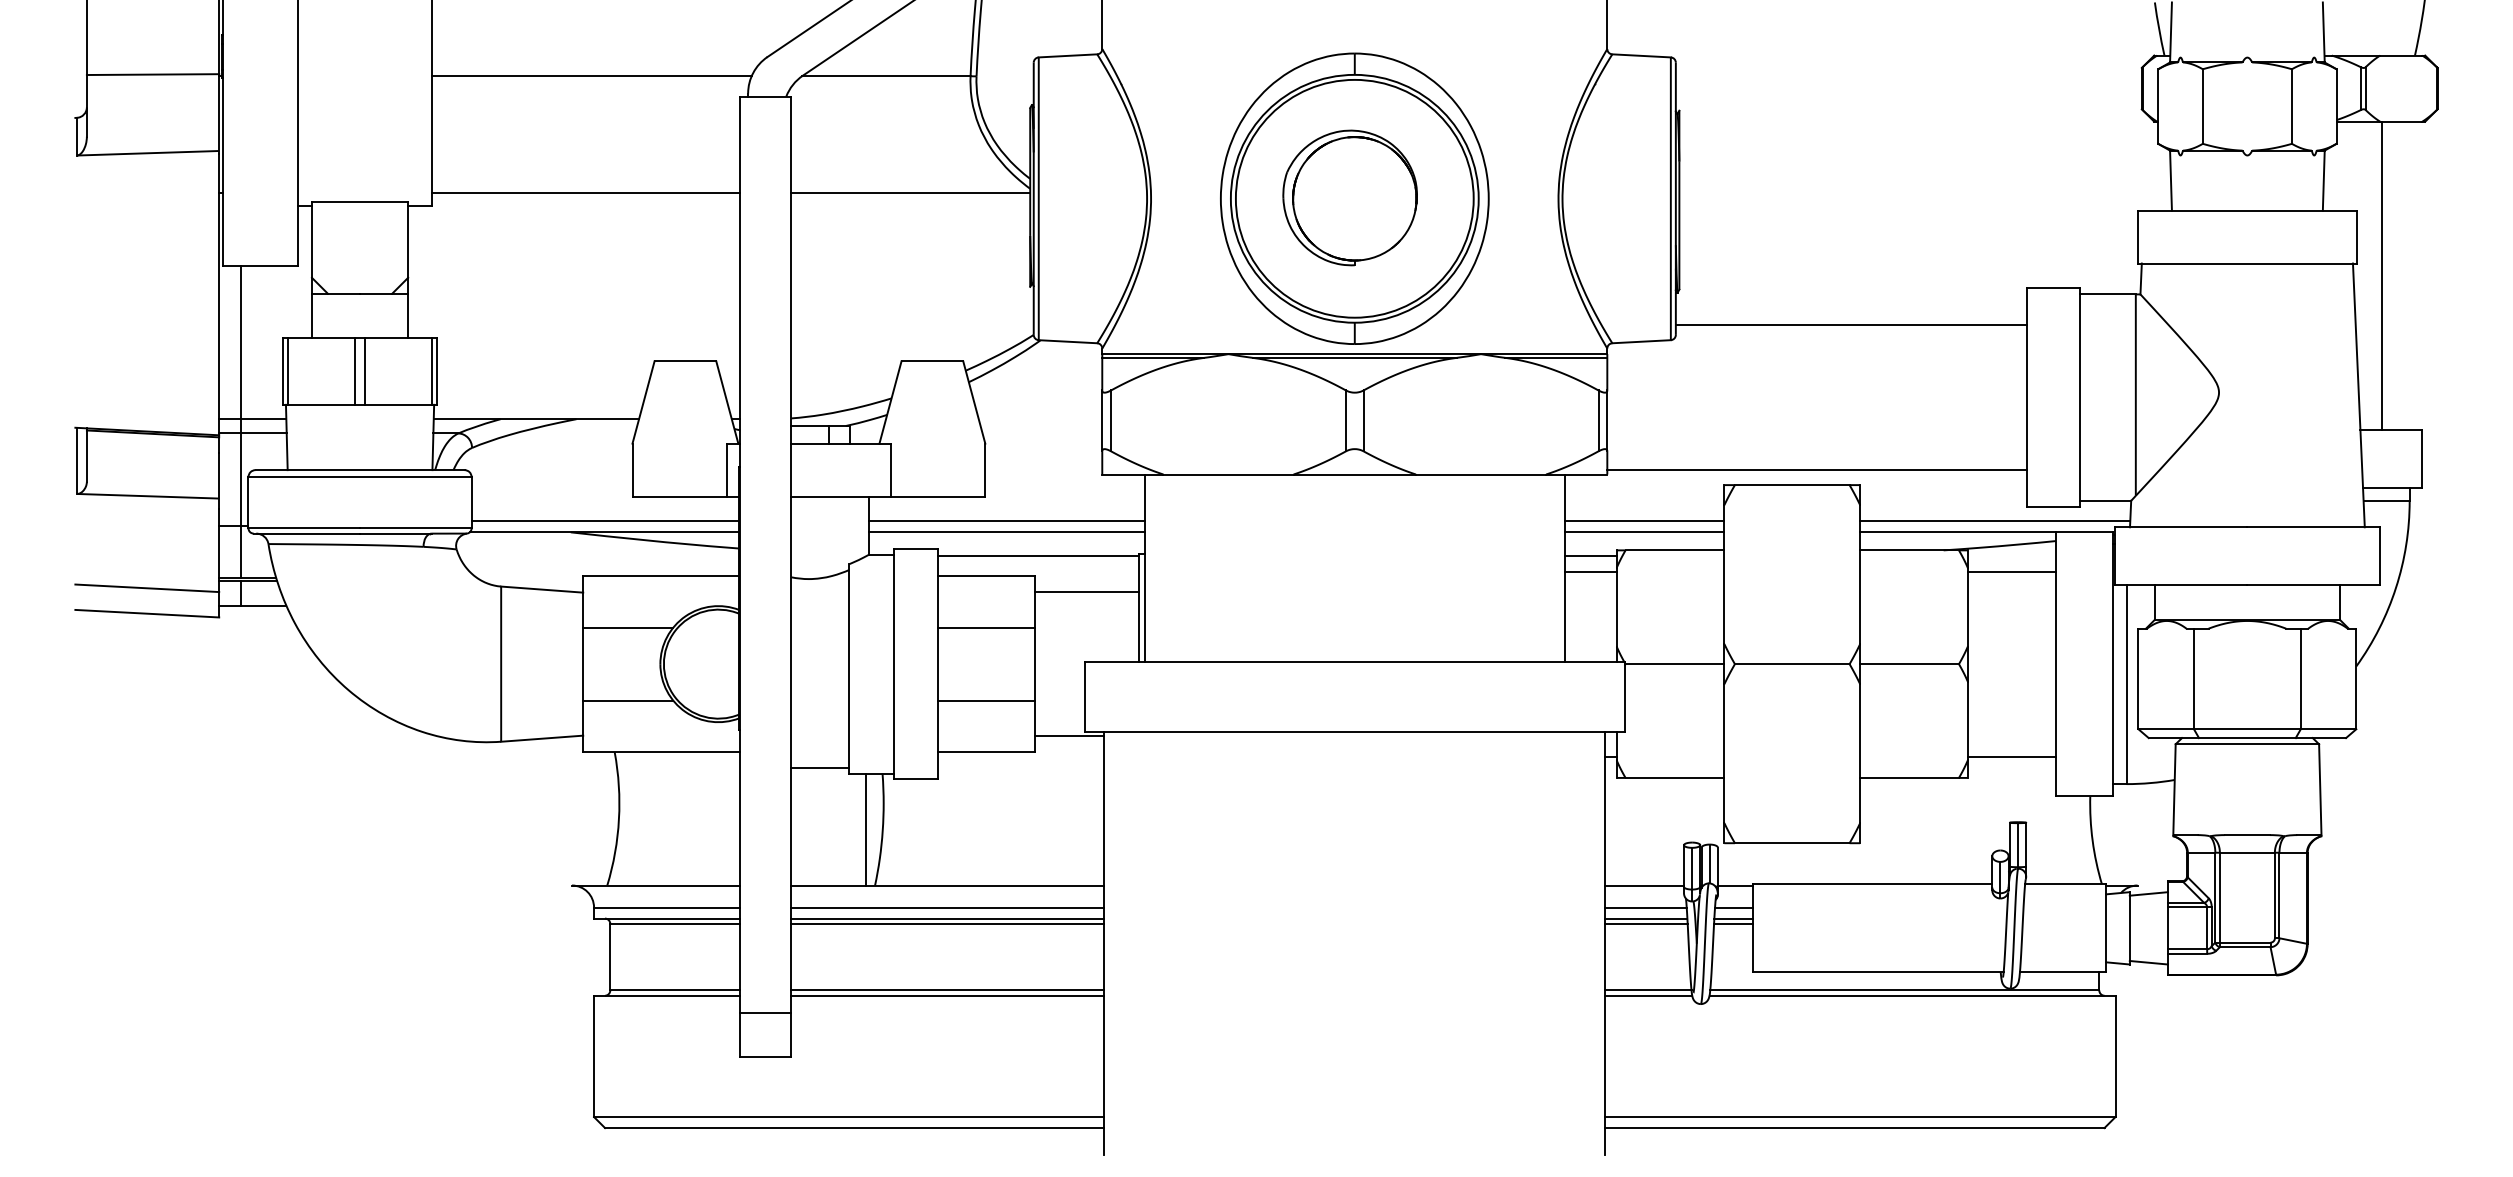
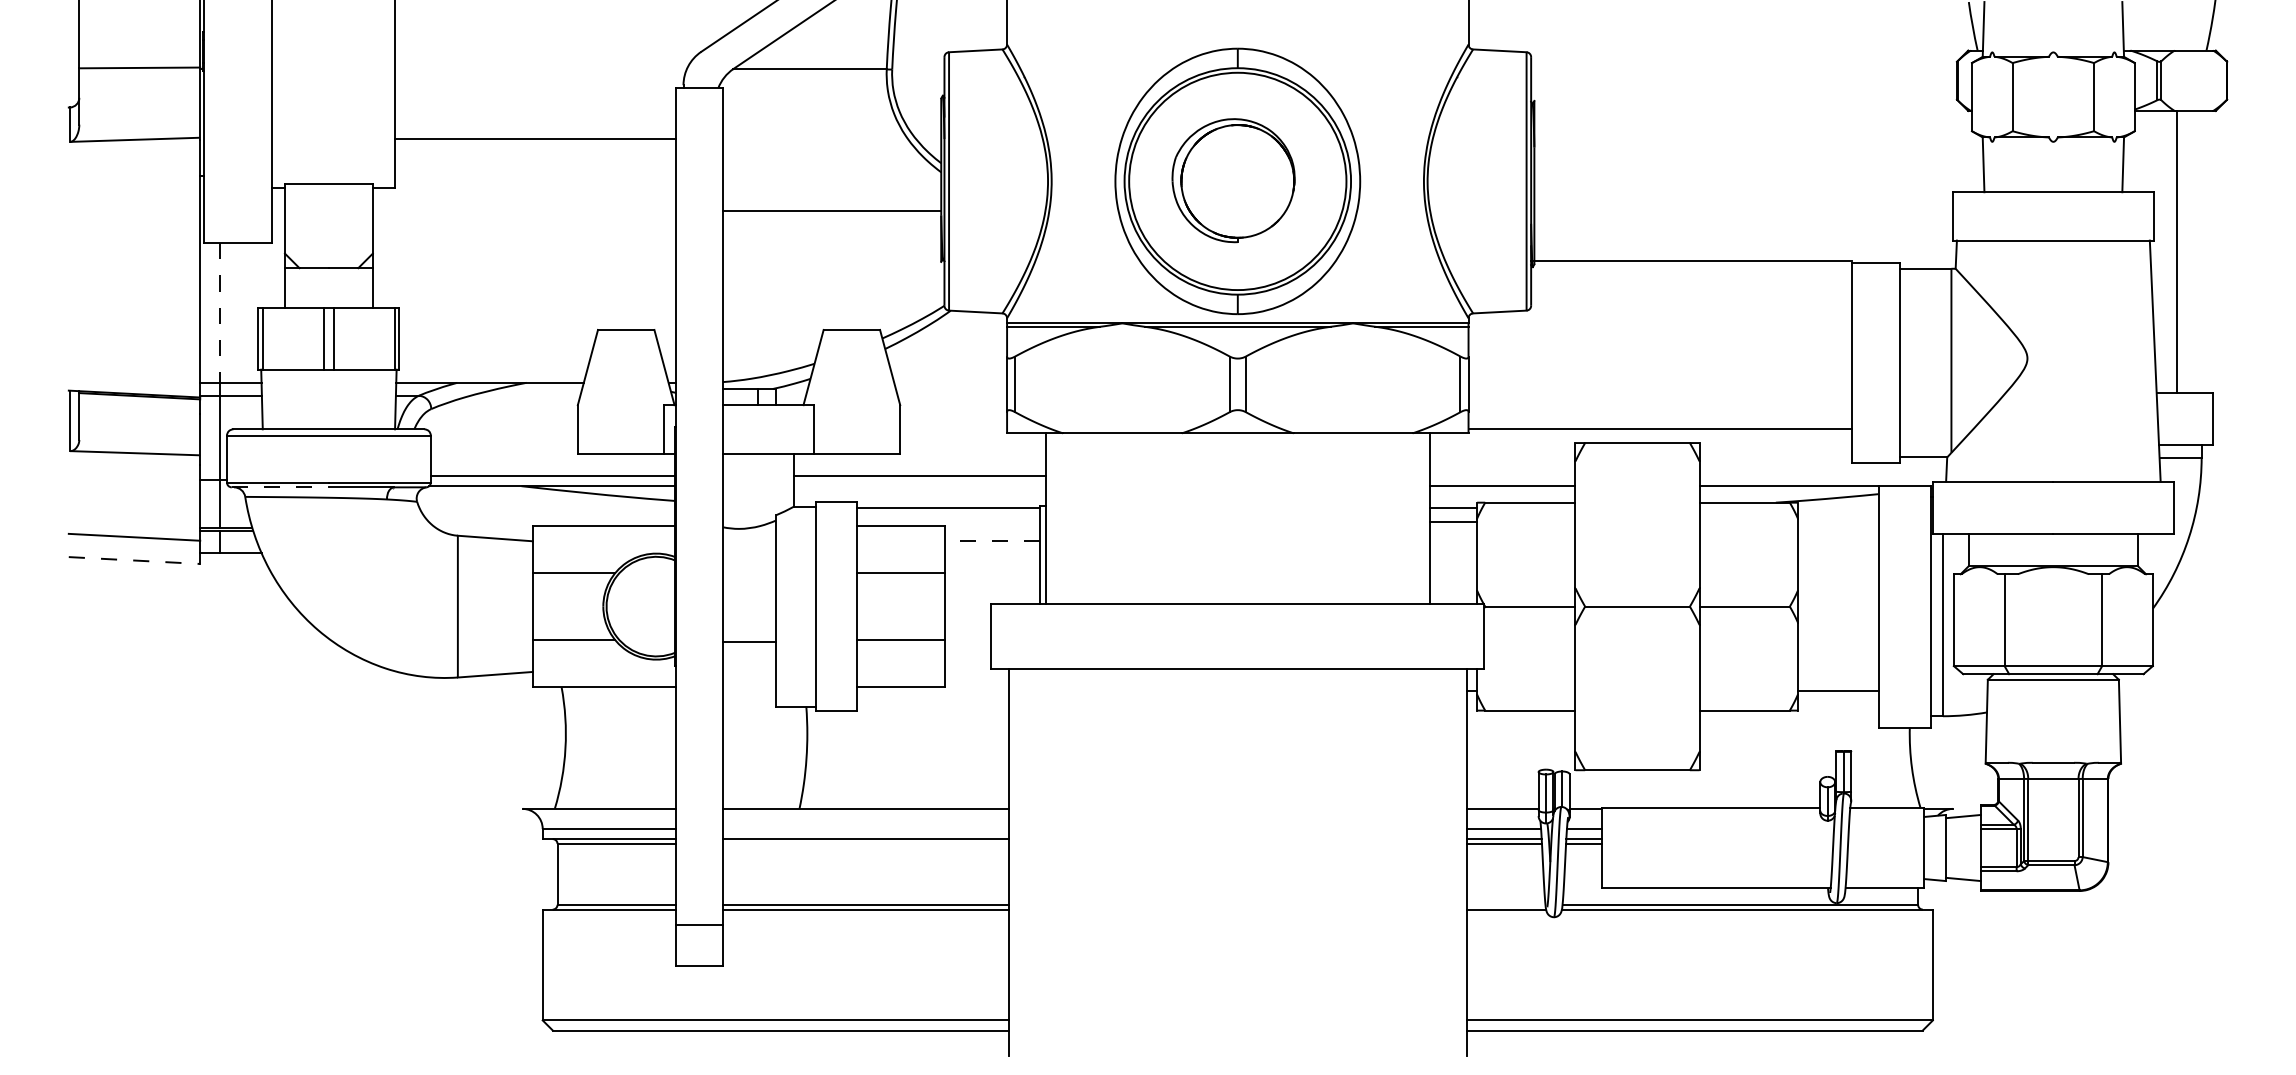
line: (591, 76) -> (540, 69), removed
line: (585, 192) -> (534, 138), moved
line: (910, 192) -> (831, 210), moved
line: (1850, 325) -> (1690, 261), moved
line: (241, 343) -> (220, 313), solid -> dashed
line: (1644, 521) -> (1502, 476), removed
line: (1995, 521) -> (1823, 476), removed
line: (1006, 532) -> (919, 486), removed
line: (307, 533) -> (280, 487), solid -> dashed
line: (2011, 571) -> (1837, 521), removed
line: (1086, 591) -> (992, 540), solid -> dashed
line: (147, 613) -> (134, 560), solid -> dashed
line: (1069, 736) -> (977, 672), removed
line: (820, 768) -> (749, 642), moved
line: (865, 829) -> (790, 757), removed
line: (947, 907) -> (865, 828), removed
line: (947, 923) -> (865, 843), removed
line: (1648, 990) -> (1506, 904), removed

